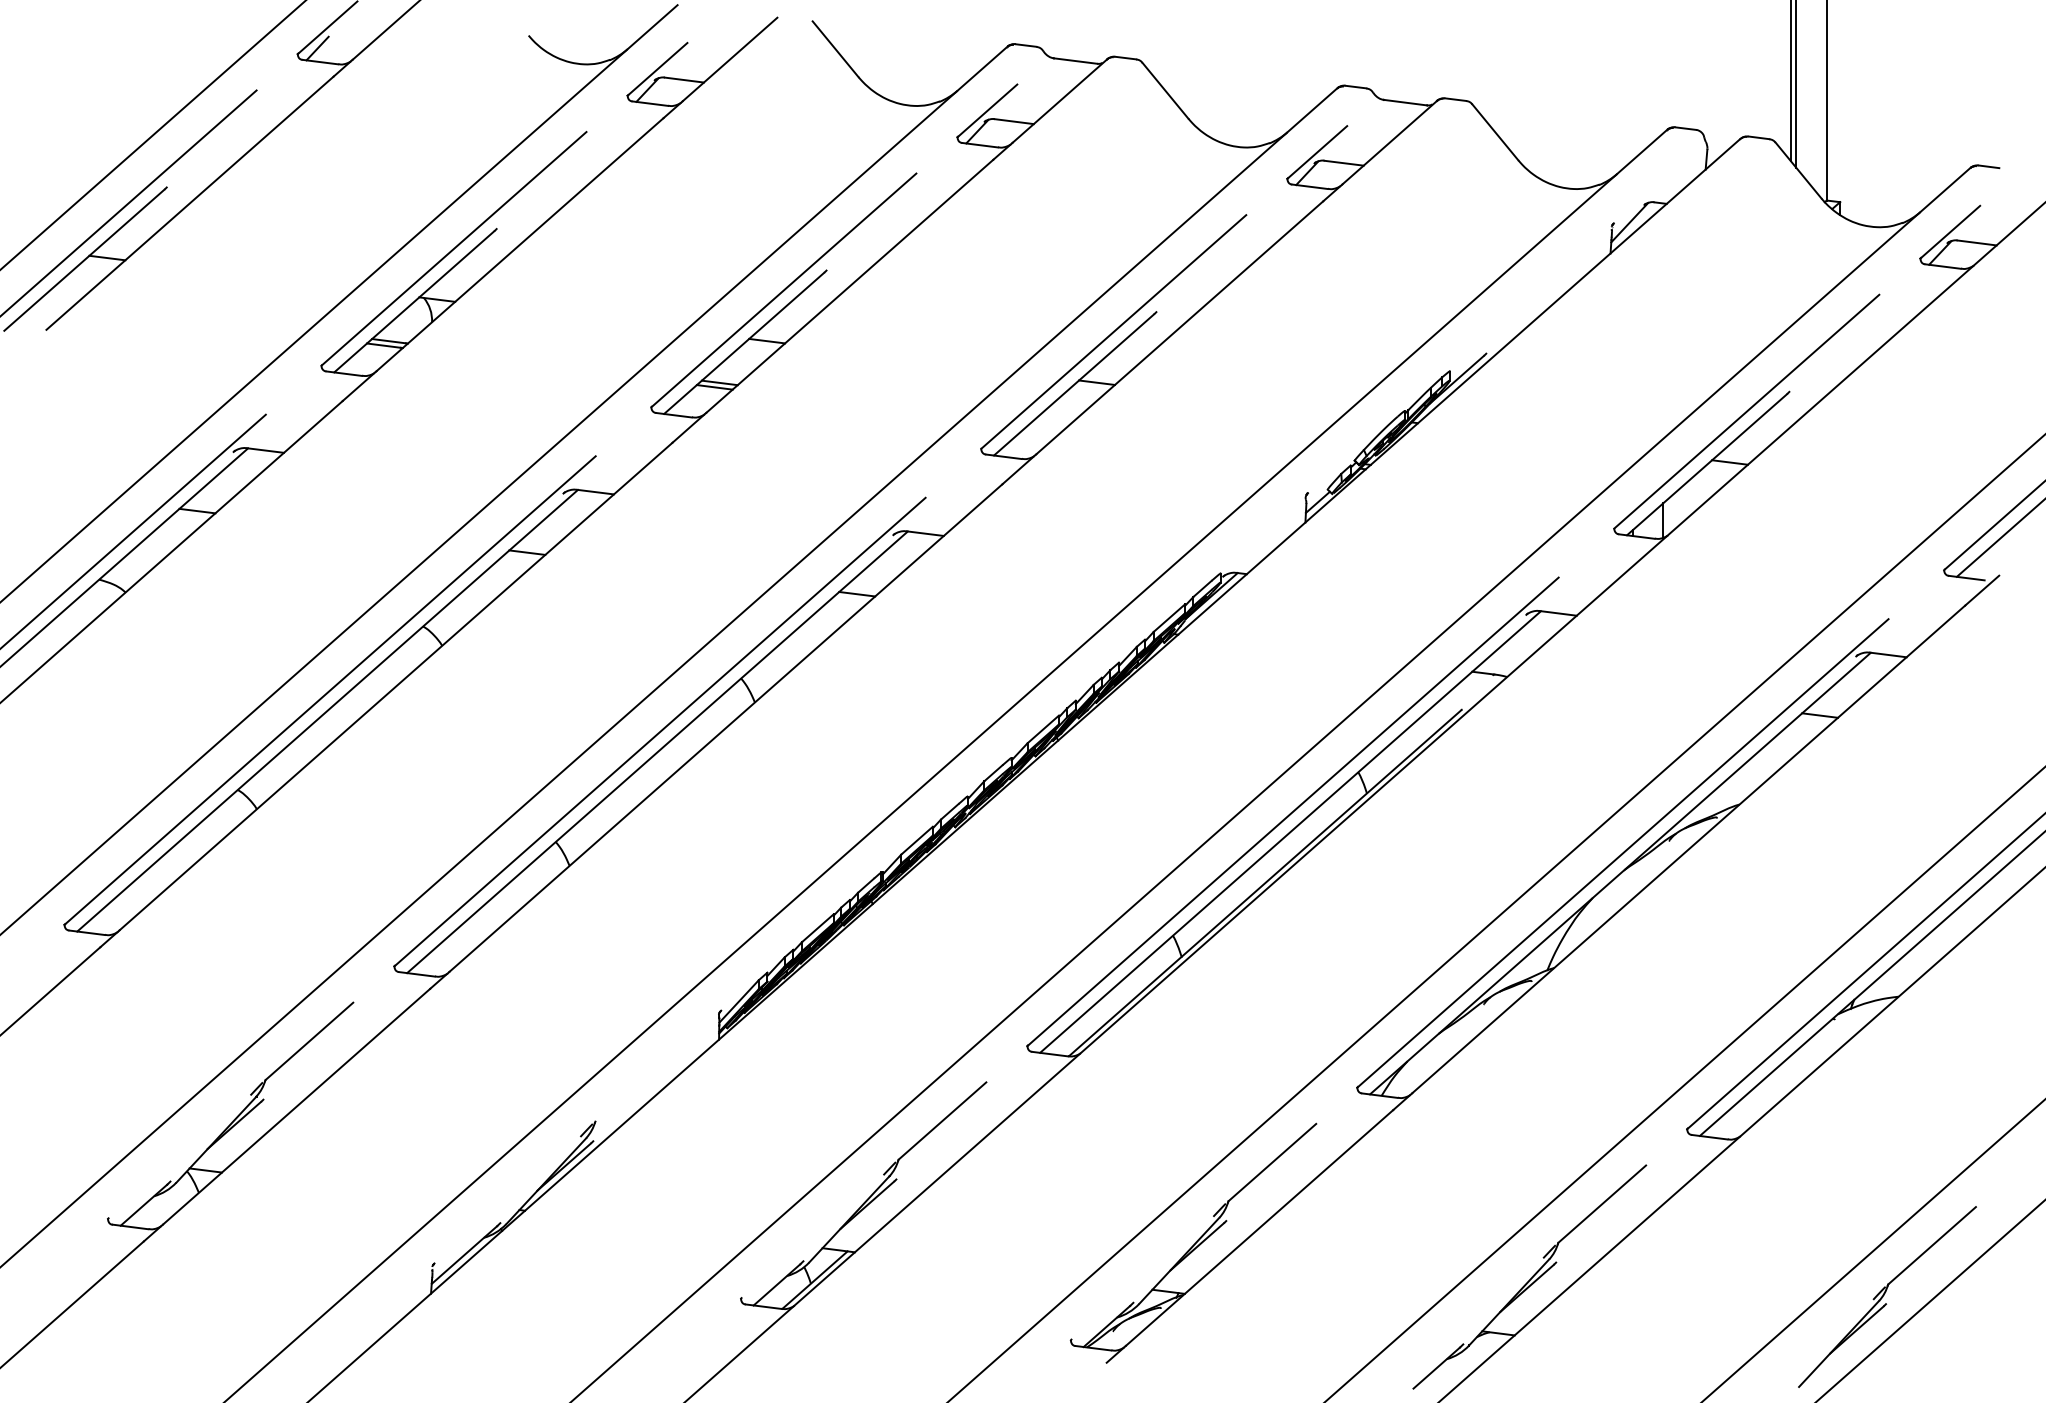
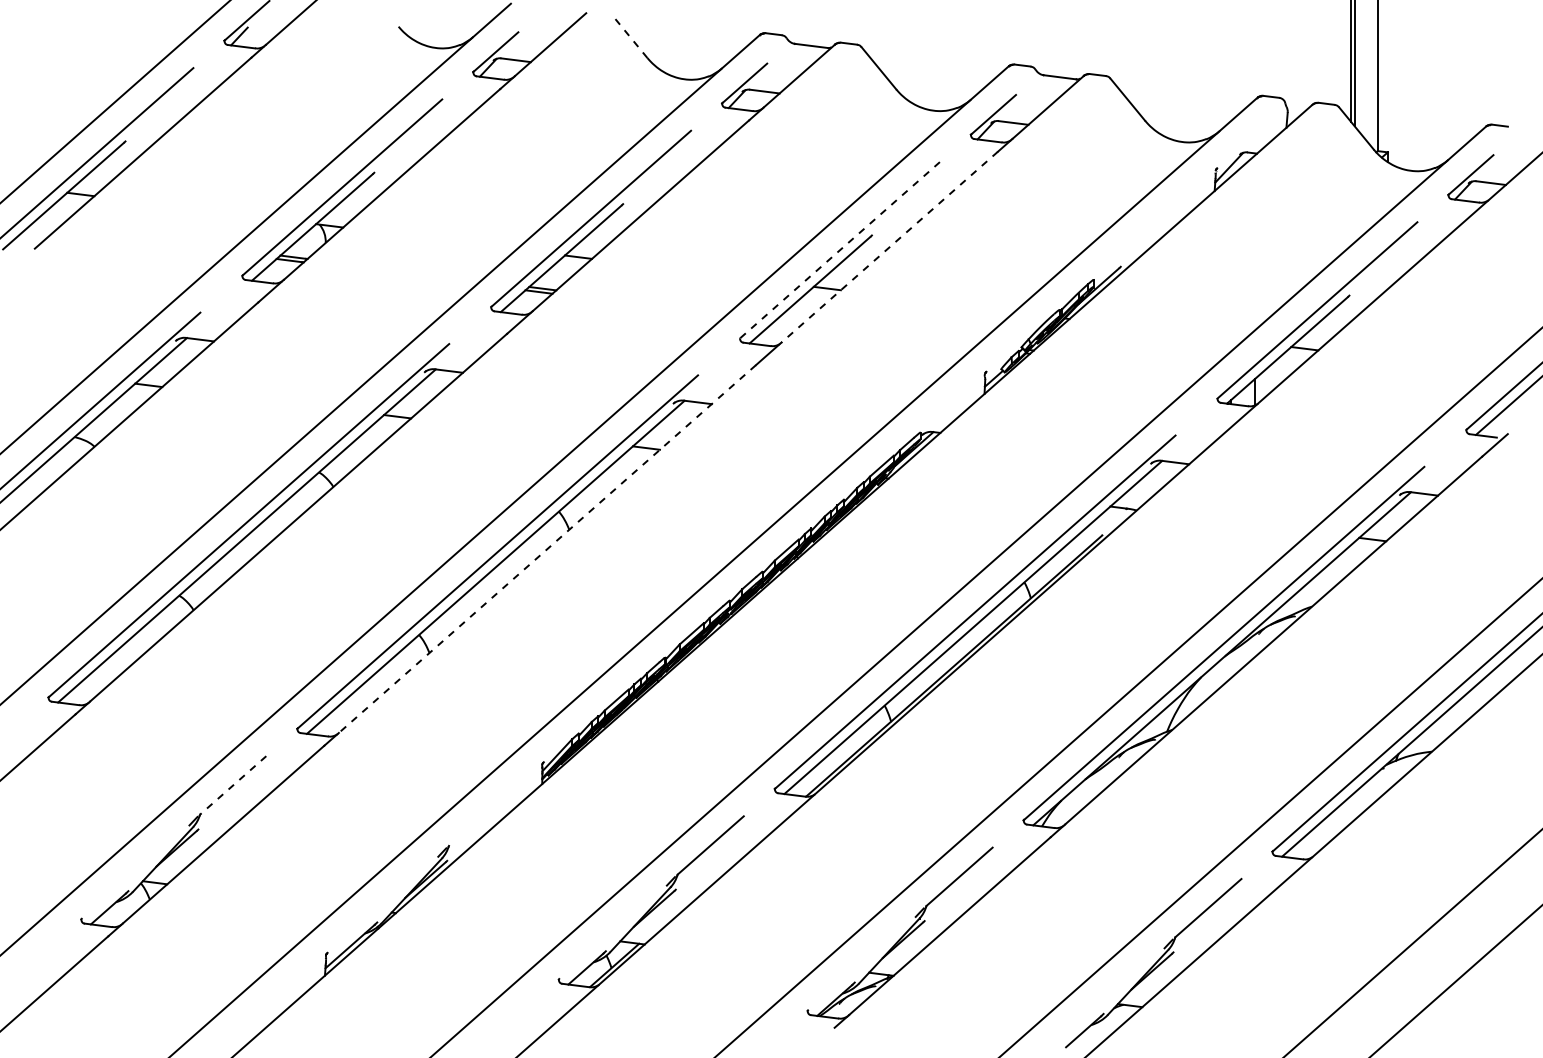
line: (835, 48) -> (630, 36), solid -> dashed
line: (1179, 328) -> (889, 247), solid -> dashed
line: (1113, 331) -> (839, 249), solid -> dashed
line: (725, 728) -> (547, 549), solid -> dashed
line: (309, 1041) -> (233, 785), solid -> dashed
part: (1887, 1296) -> (1423, 977), removed

